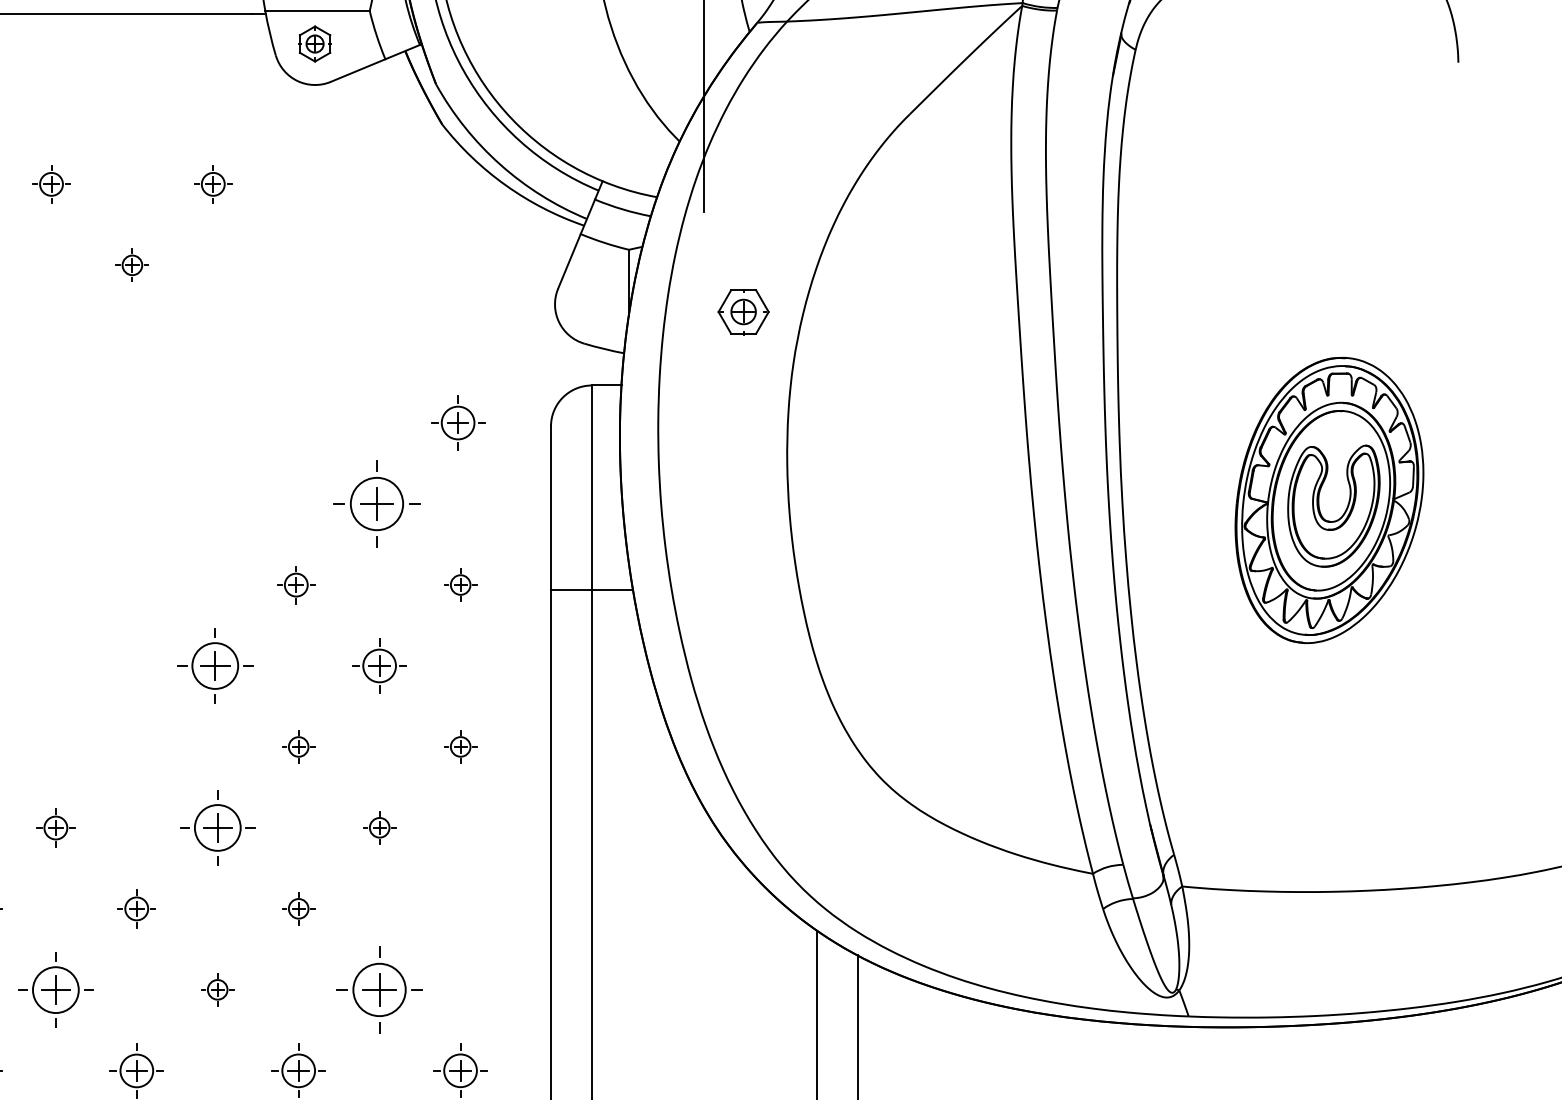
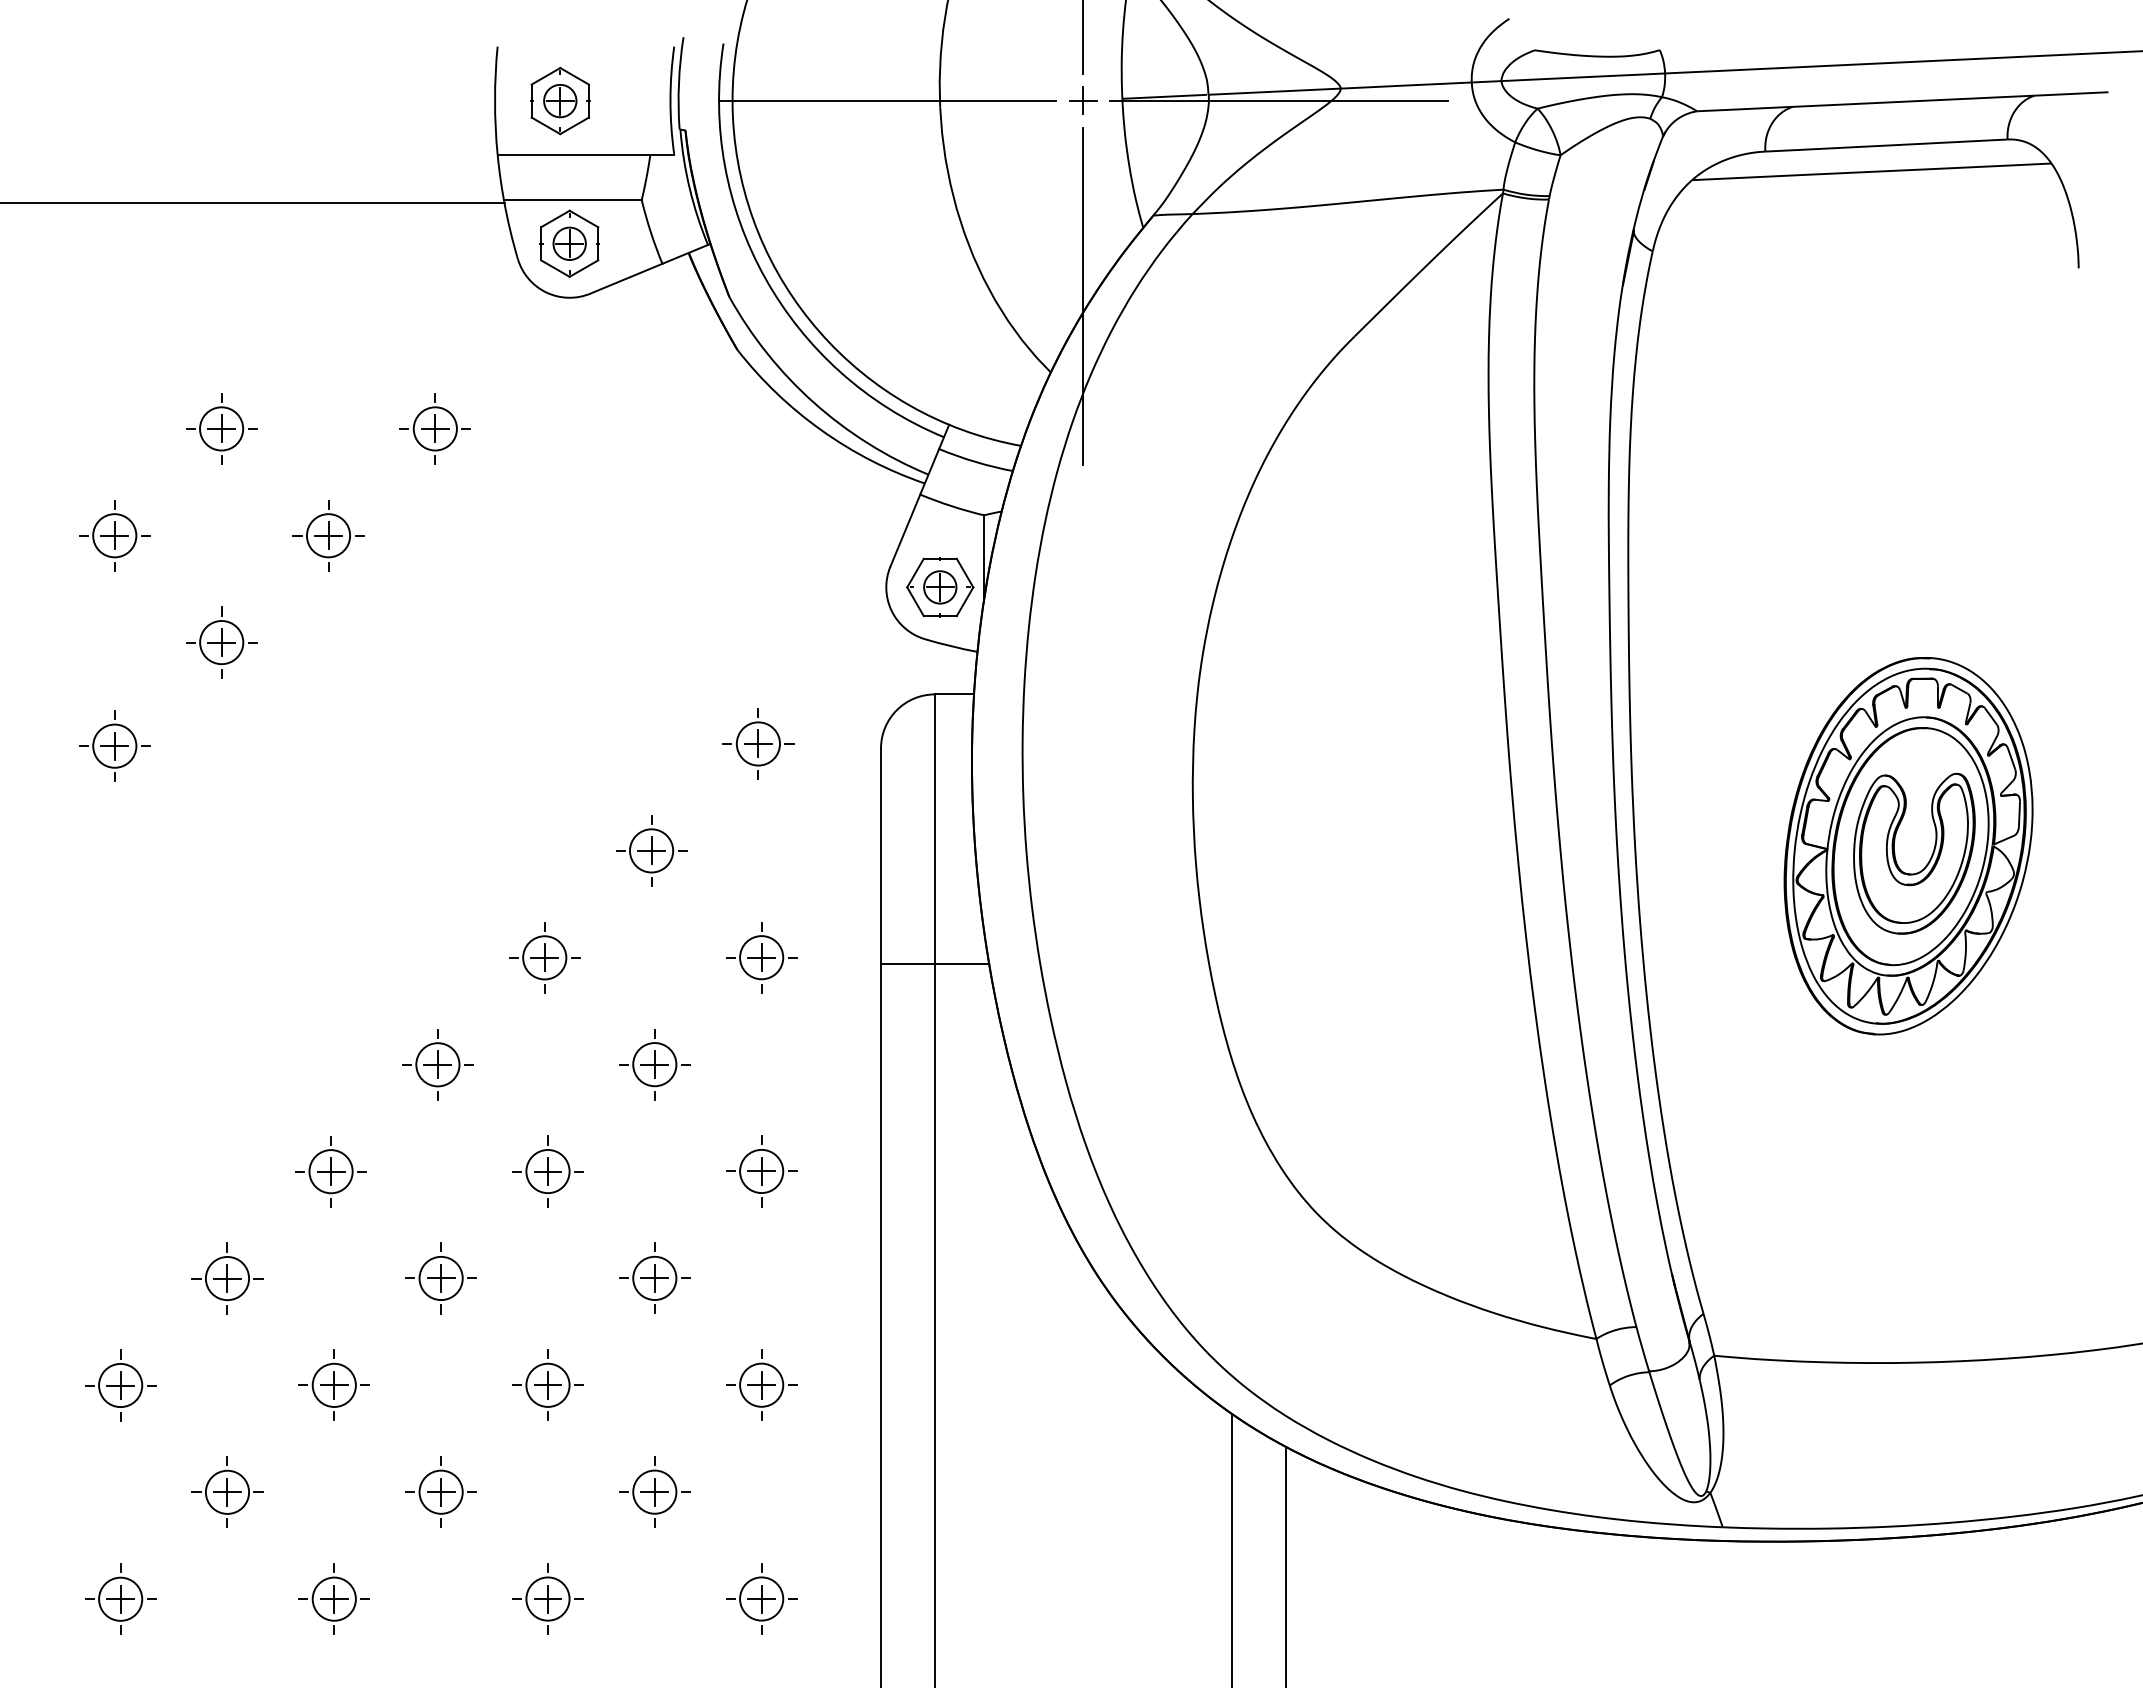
part: (315, 43) -> (569, 243), size x1.43
part: (51, 184) -> (221, 428), size x1.43
part: (212, 184) -> (434, 428), size x1.43
part: (132, 265) -> (328, 535), size x1.67
part: (743, 312) -> (940, 587), moved
part: (51, 346) -> (221, 642), added
part: (377, 503) -> (651, 850), size x0.62
part: (296, 584) -> (544, 957), size x1.43
part: (460, 584) -> (761, 957), size x1.67
part: (214, 665) -> (437, 1064), size x0.71
part: (133, 746) -> (330, 1171), added
part: (298, 746) -> (547, 1171), size x1.67
part: (460, 746) -> (761, 1171), size x1.67
part: (379, 827) -> (654, 1277), size x1.67
part: (55, 828) -> (227, 1278), size x1.43
part: (217, 828) -> (440, 1278), size x0.71
part: (136, 908) -> (333, 1384), size x1.43
part: (298, 908) -> (547, 1384), size x1.67
part: (460, 908) -> (761, 1384), added
part: (55, 989) -> (227, 1491), size x0.71
part: (217, 989) -> (440, 1491), size x1.67
part: (379, 989) -> (654, 1491), size x0.62

